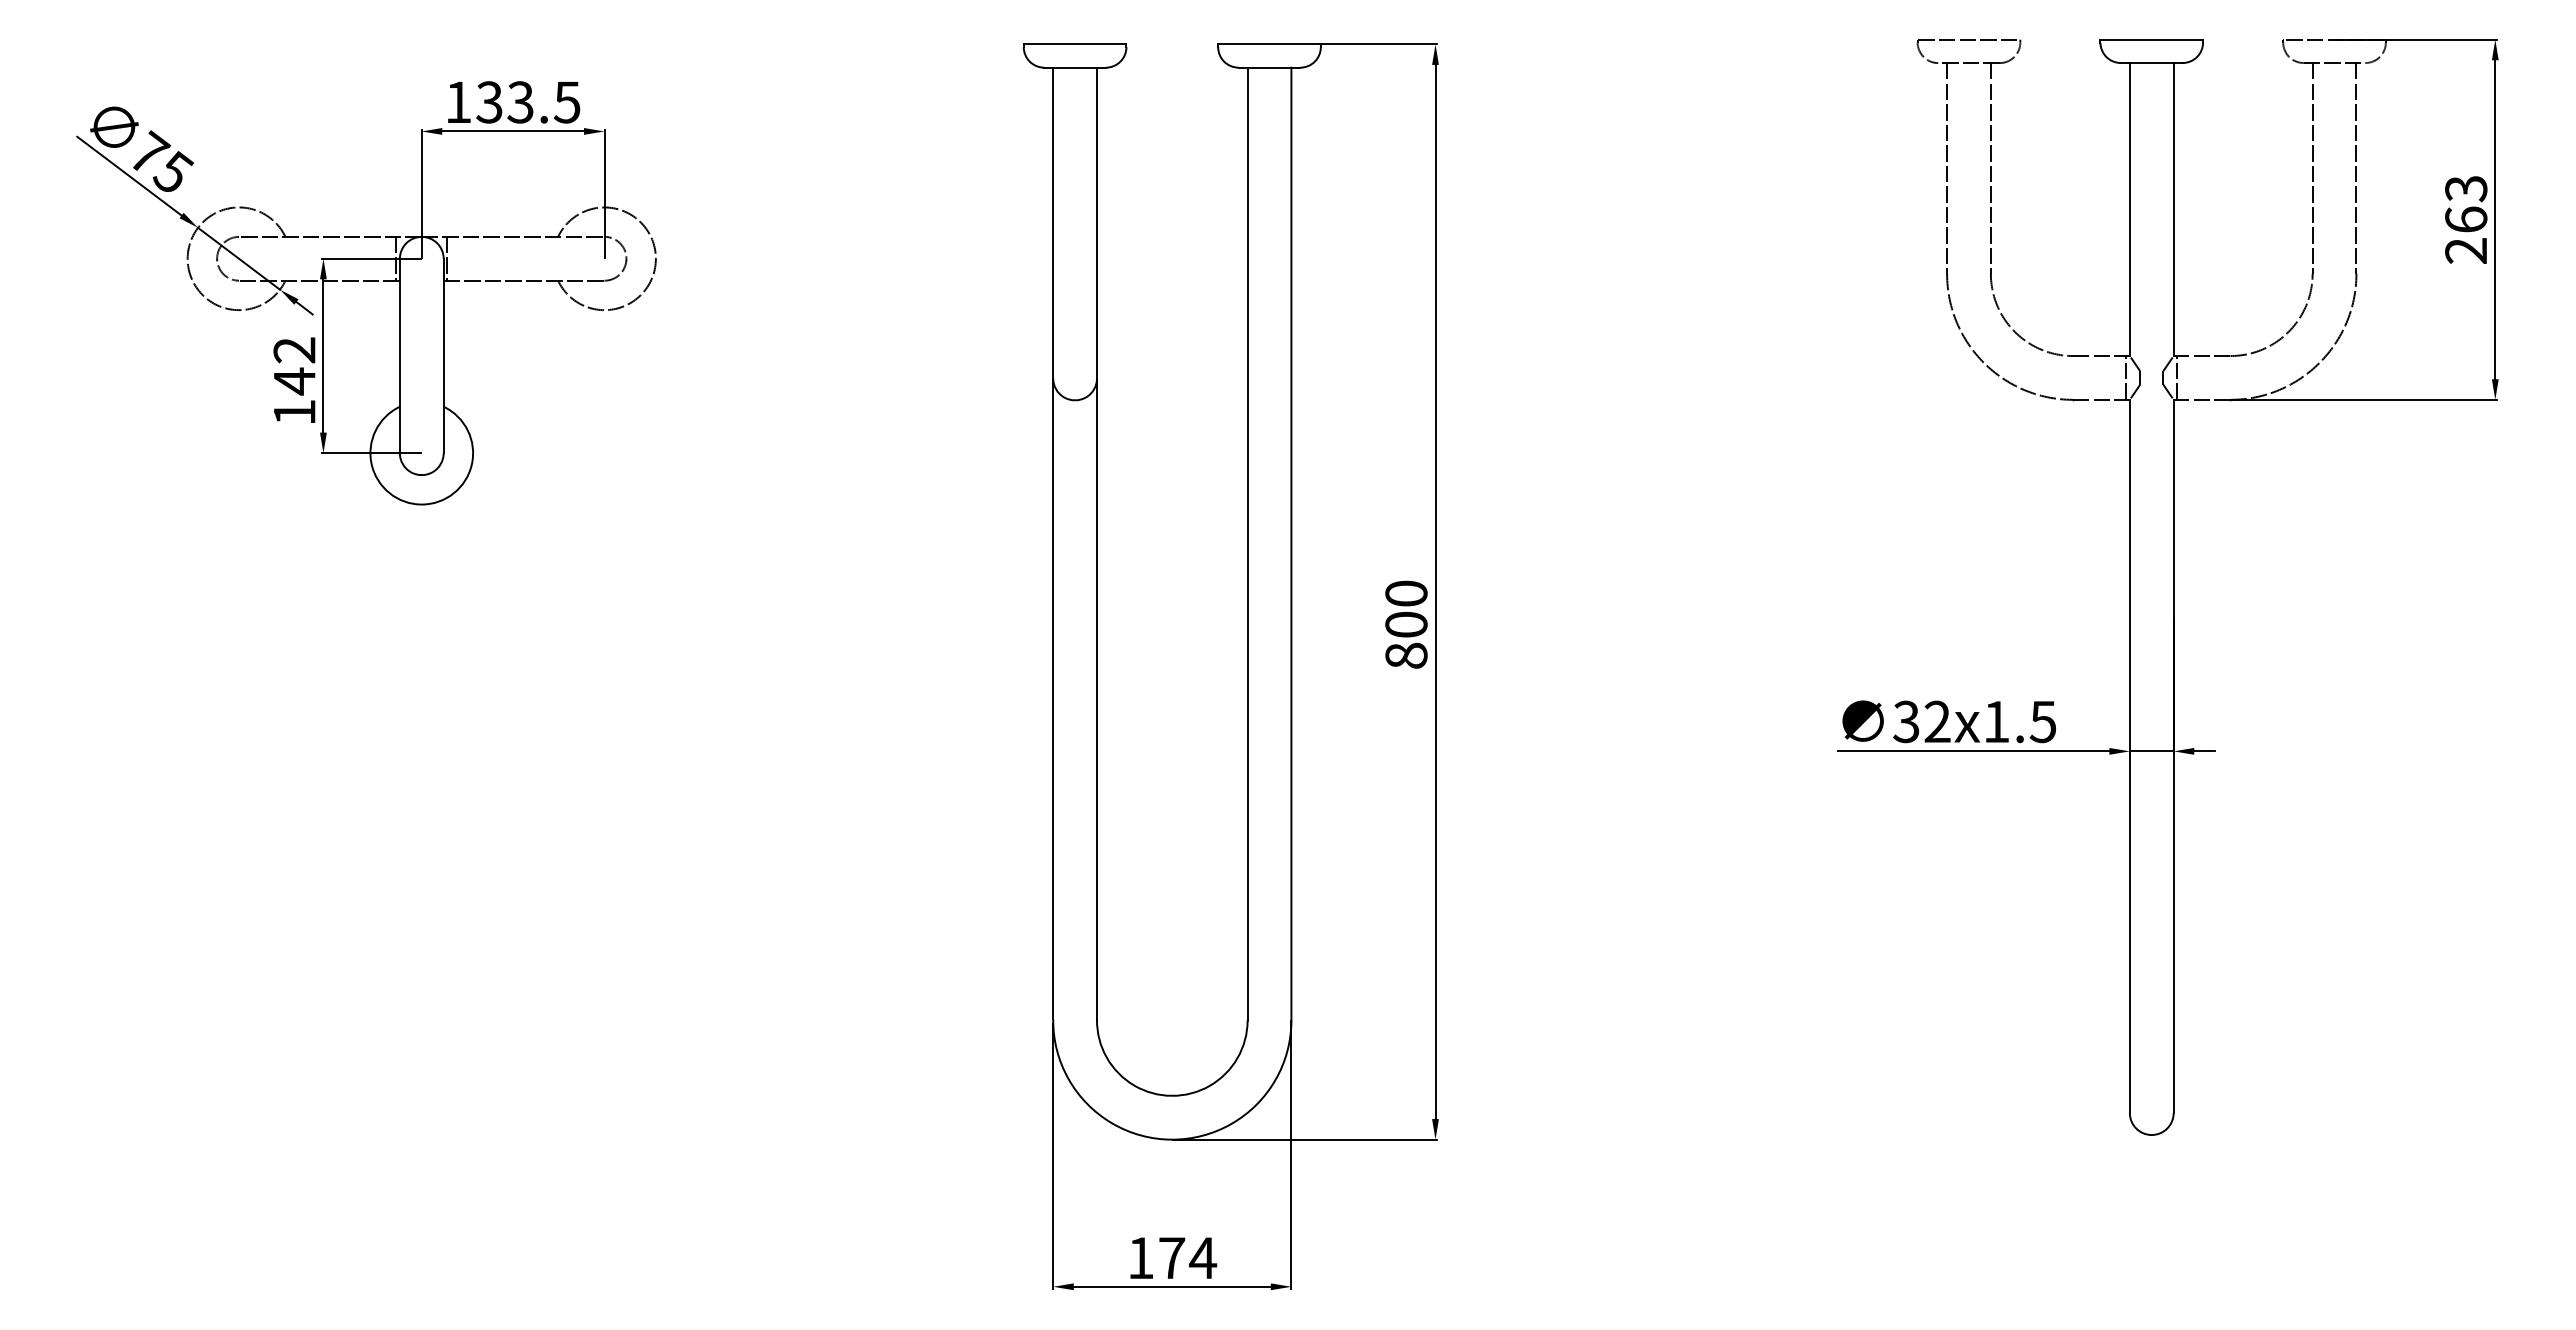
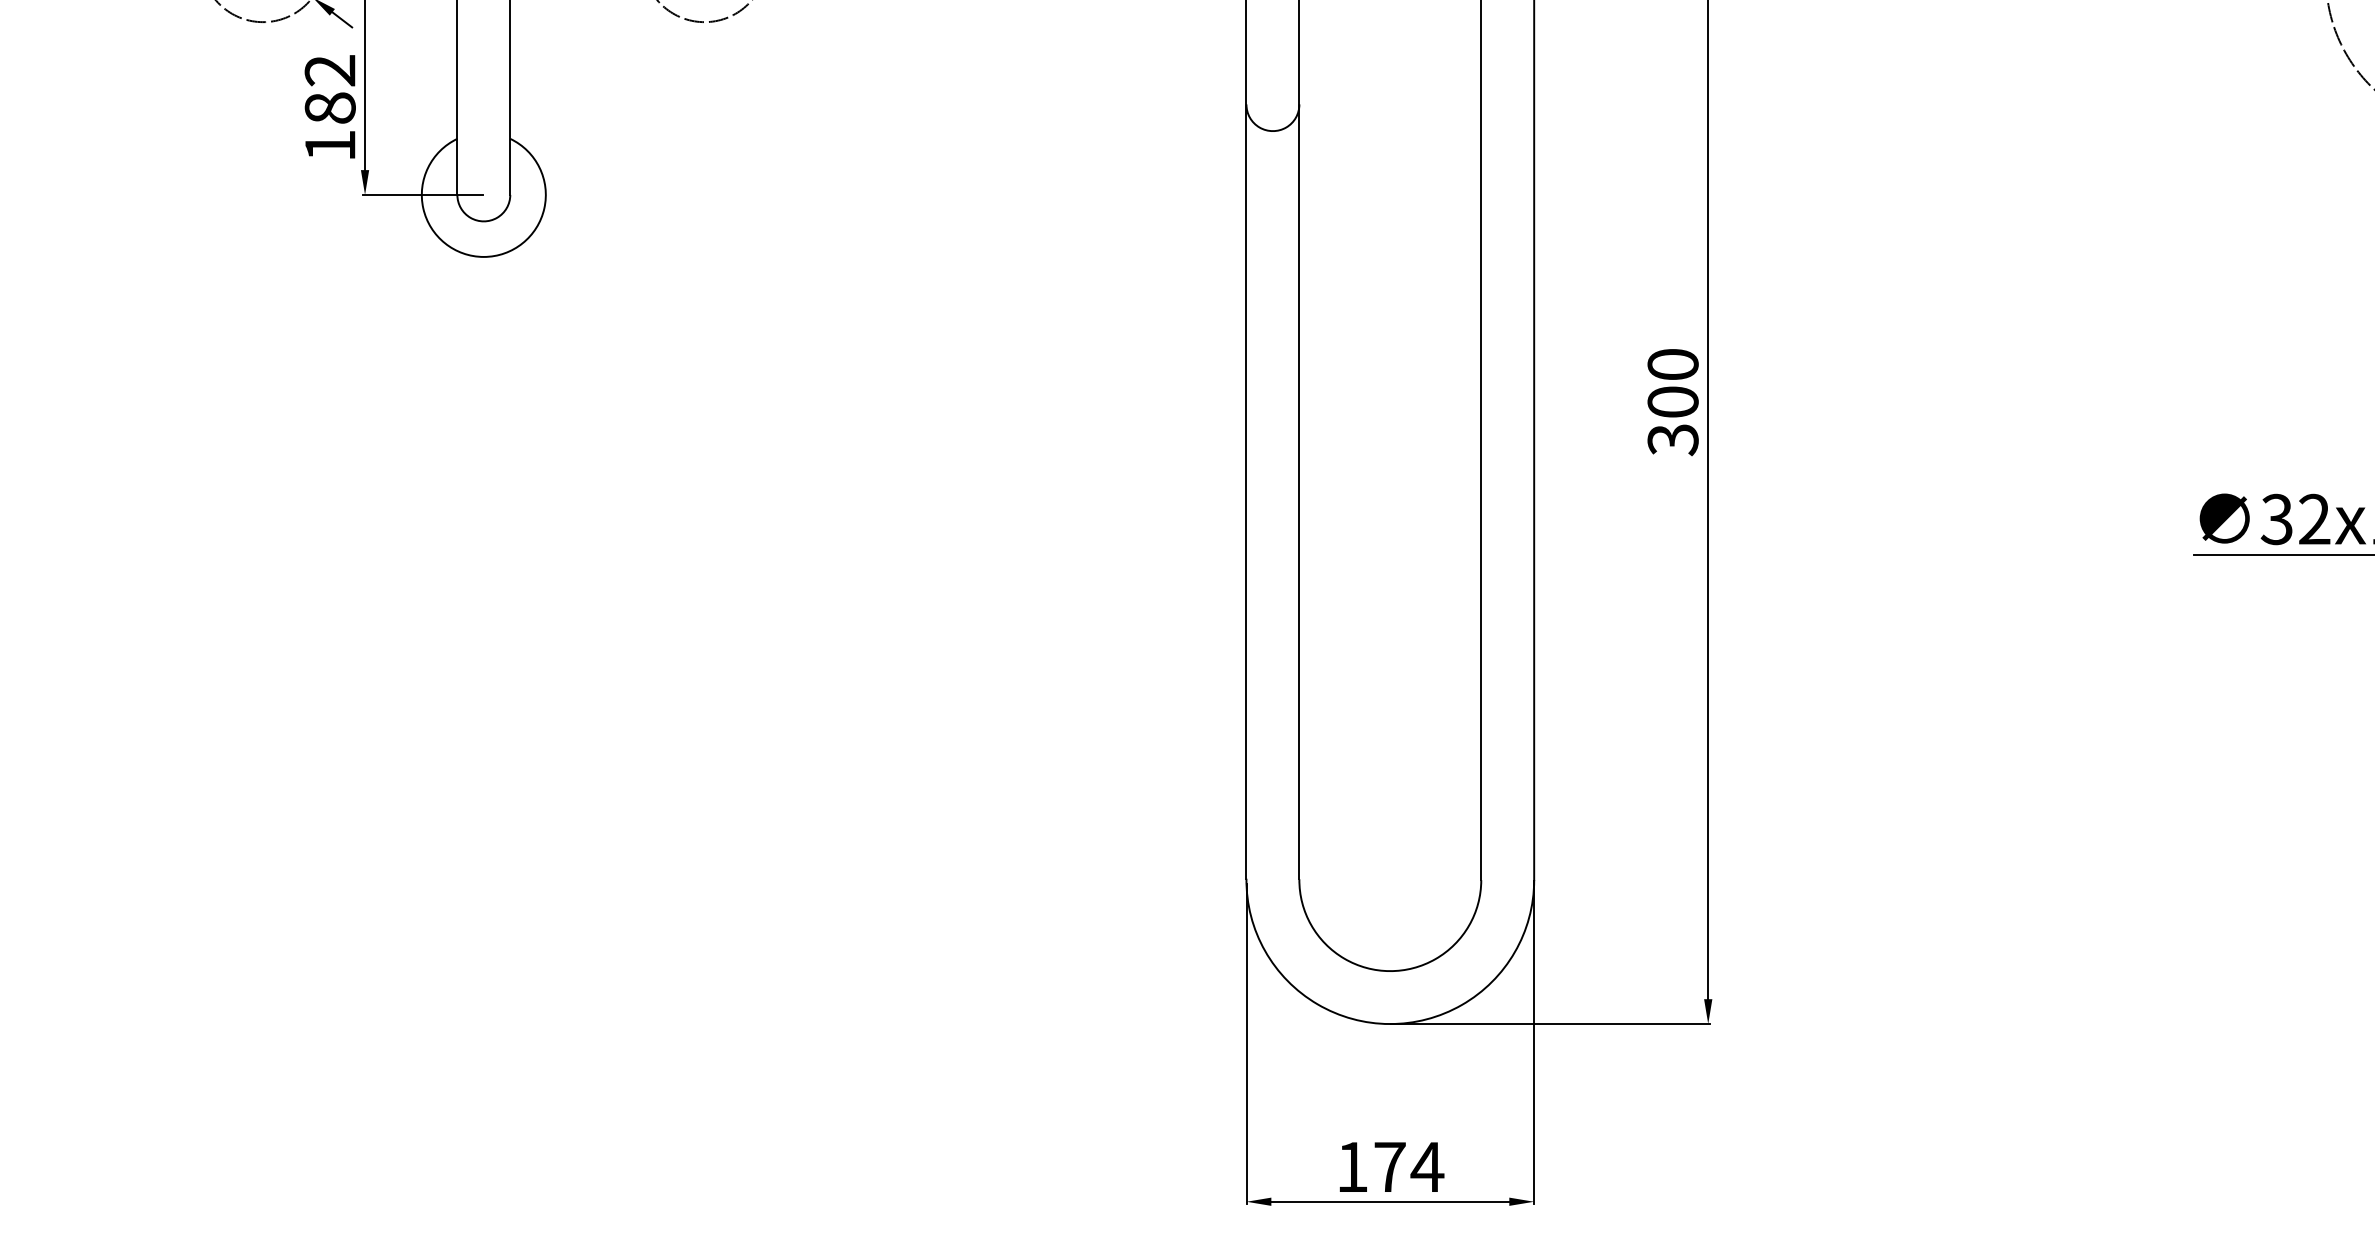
text: (294, 381) -> (330, 108), 142 -> 182
text: (1406, 655) -> (1673, 439), 800 -> 300

